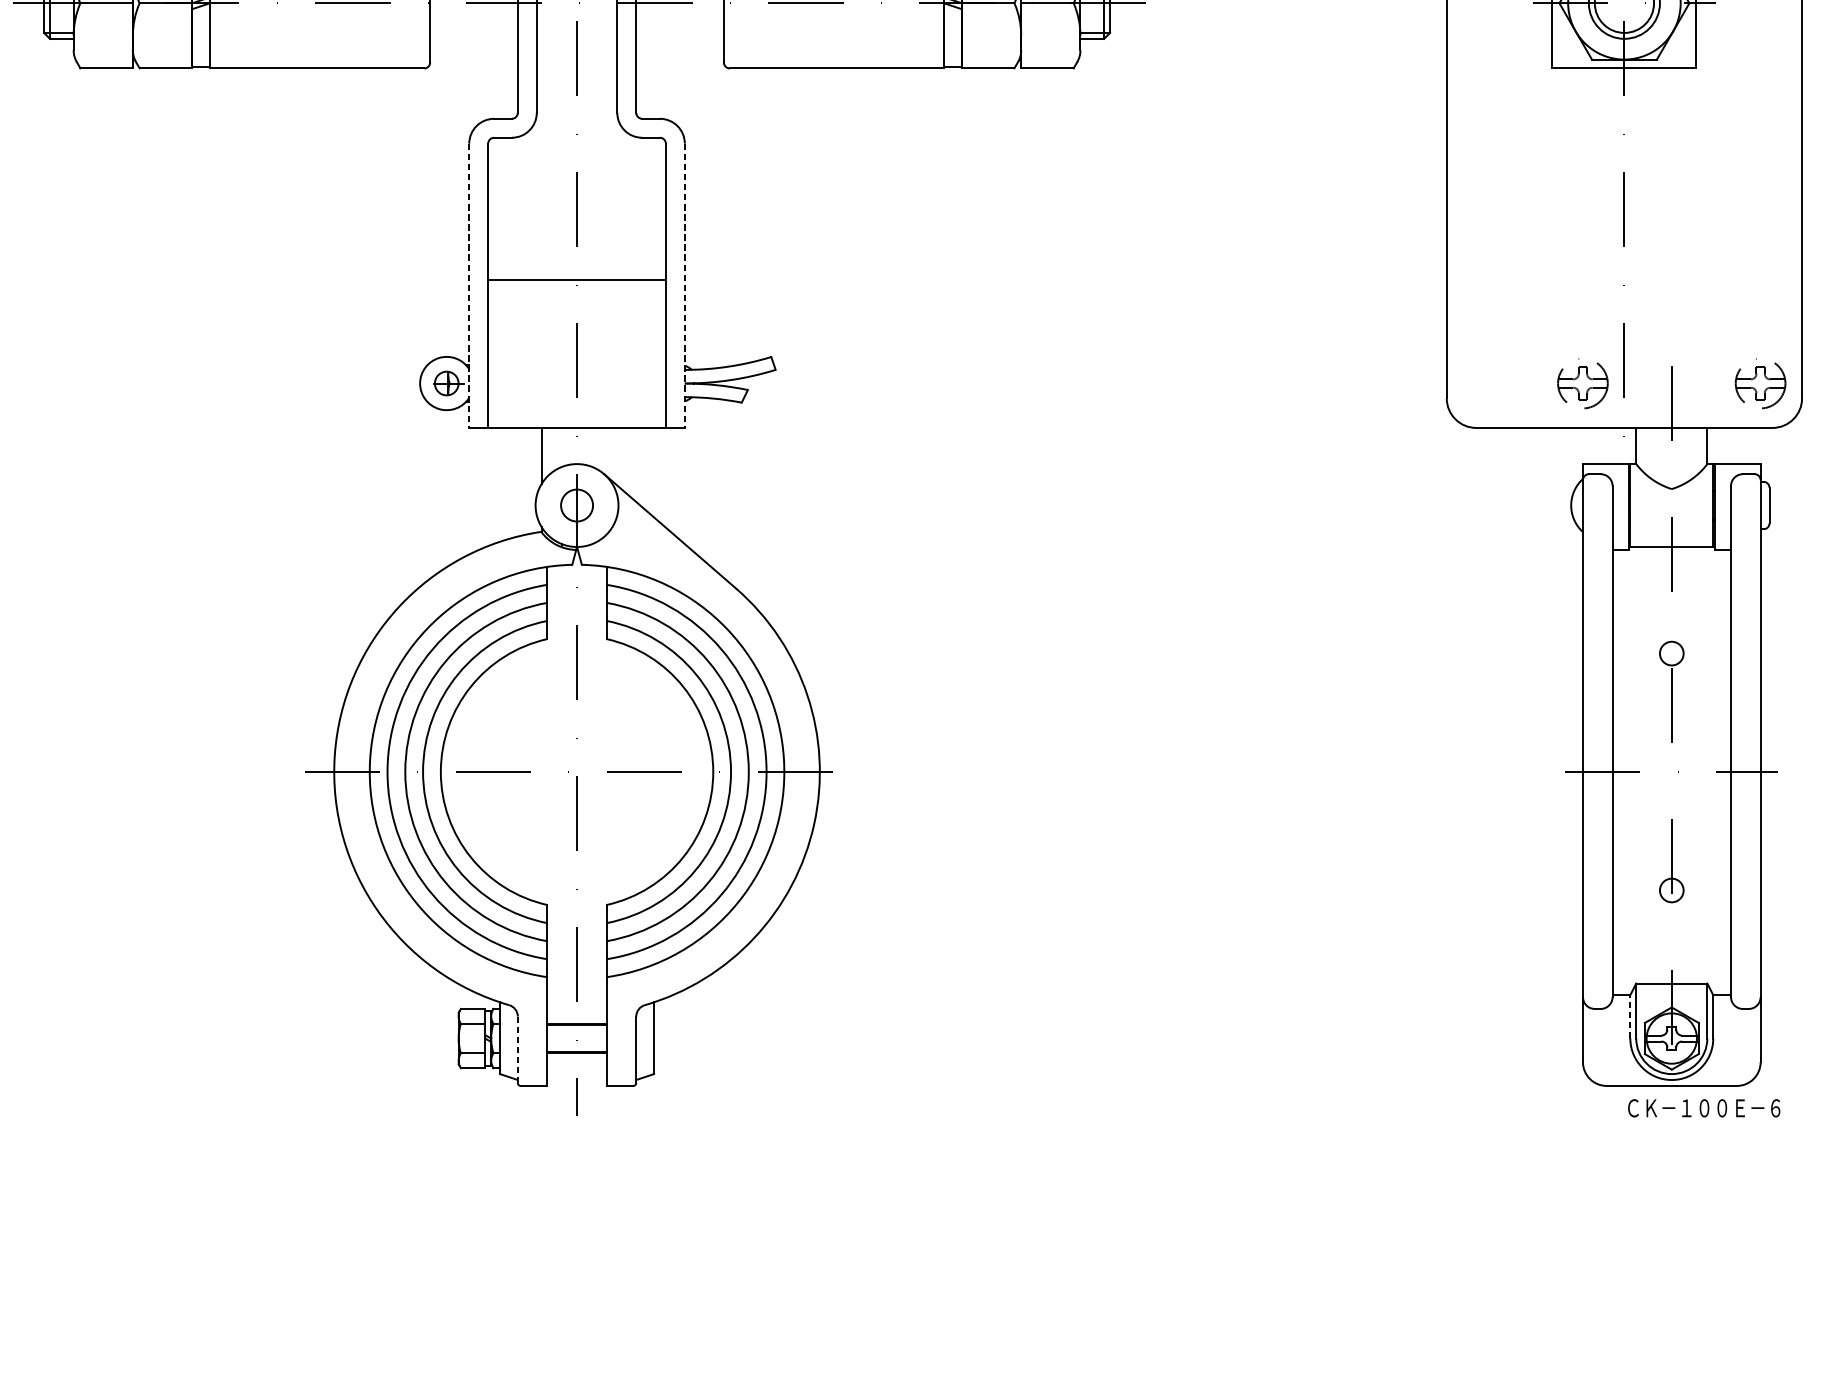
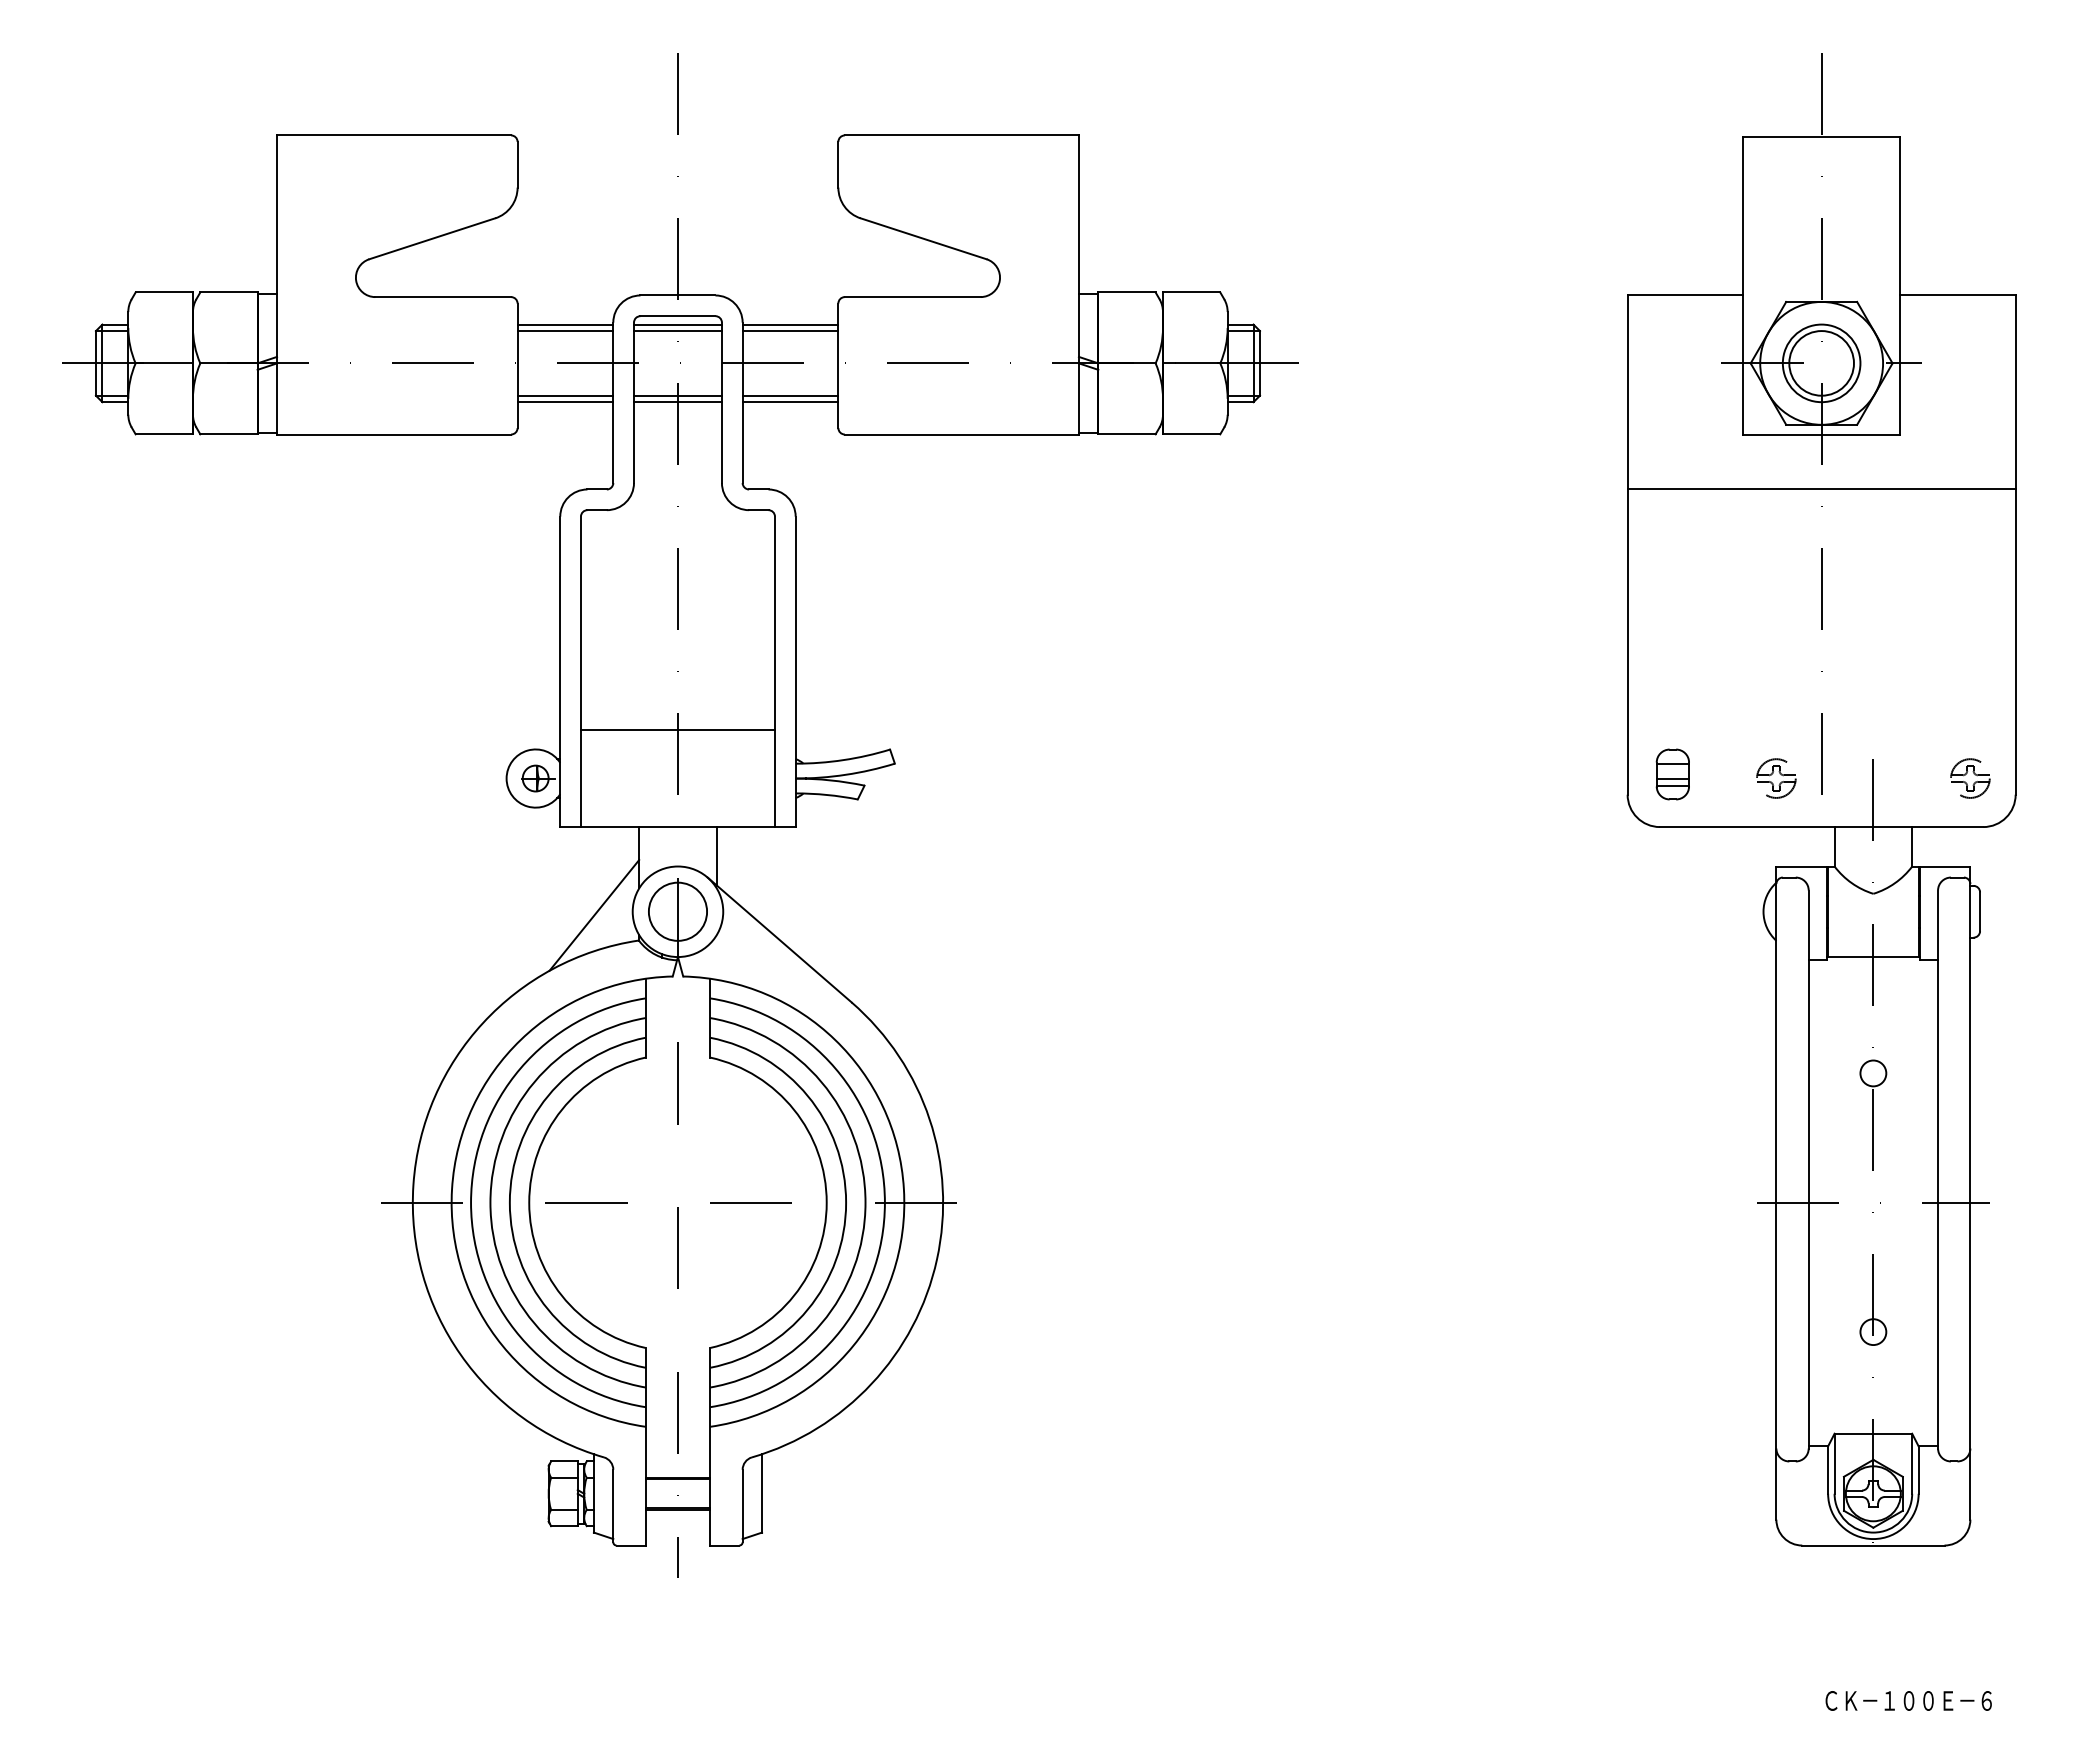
line: (474, 32) -> (565, 395), added
line: (576, 32) -> (677, 395), added
line: (680, 32) -> (790, 395), added
line: (474, 39) -> (565, 402), added
line: (576, 39) -> (677, 402), added
line: (680, 39) -> (790, 402), added
line: (1624, 118) -> (1821, 489), added
line: (576, 280) -> (677, 730), moved
line: (469, 286) -> (560, 672), dashed -> solid
line: (684, 286) -> (795, 672), dashed -> solid
part: (1487, 379) -> (1672, 774), added
part: (1583, 383) -> (1776, 778), size x0.71
part: (1760, 383) -> (1970, 778), size x0.71
line: (612, 454) -> (716, 856), added
circle: (576, 505) -> (677, 911), size x1.67
line: (500, 508) -> (594, 915), added
line: (1630, 1017) -> (1828, 1470), dashed -> solid
line: (518, 1050) -> (613, 1506), dashed -> solid
text: (1703, 1107) -> (1908, 1700), moved

